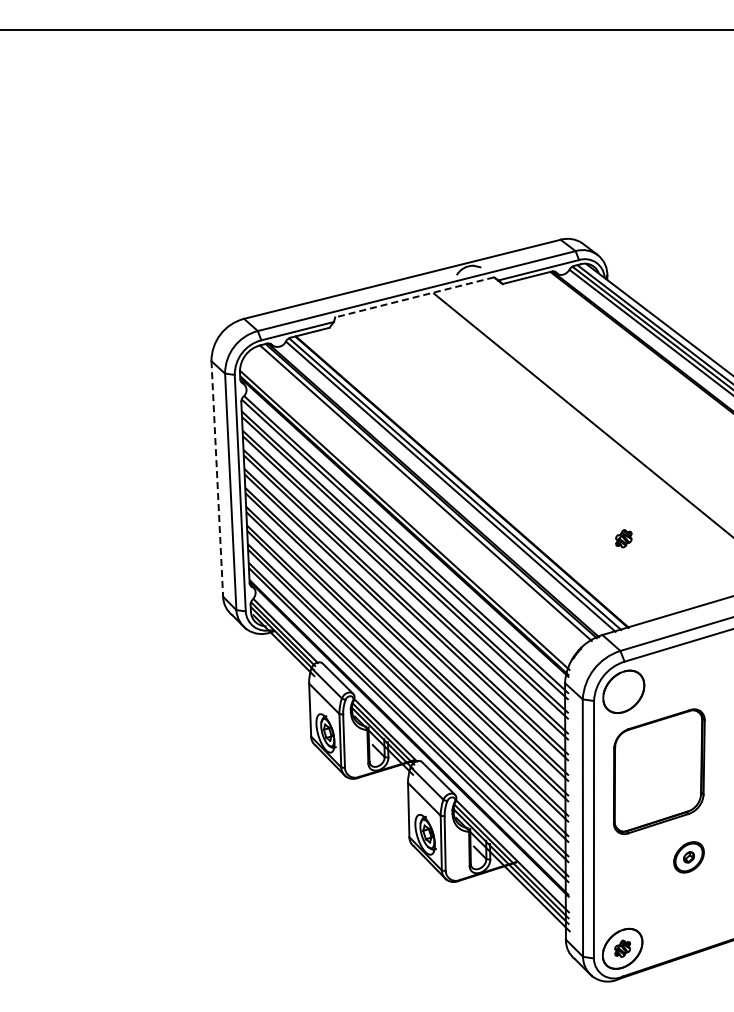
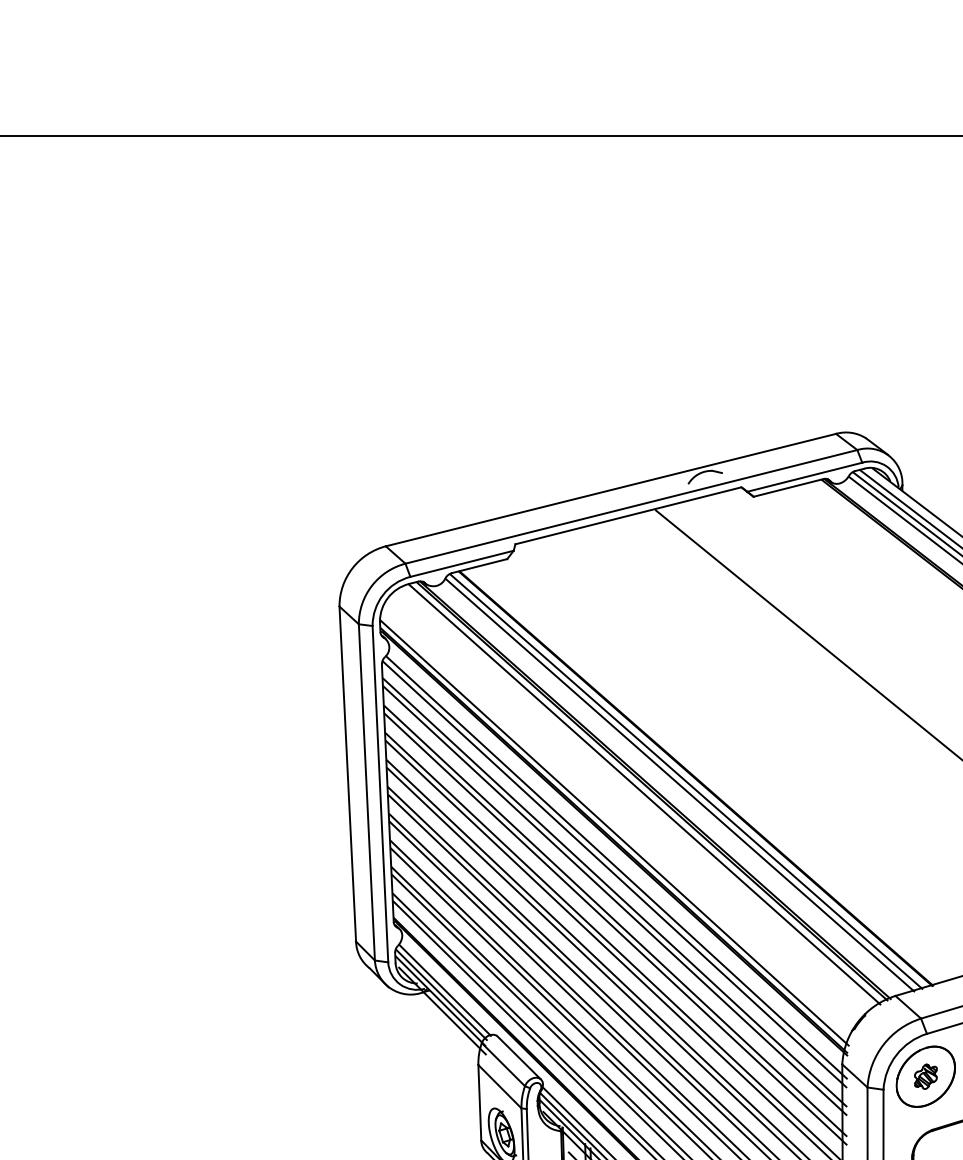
line: (414, 297) -> (628, 515), dashed -> solid
line: (217, 479) -> (348, 774), dashed -> solid
part: (623, 538) -> (925, 1076), moved

